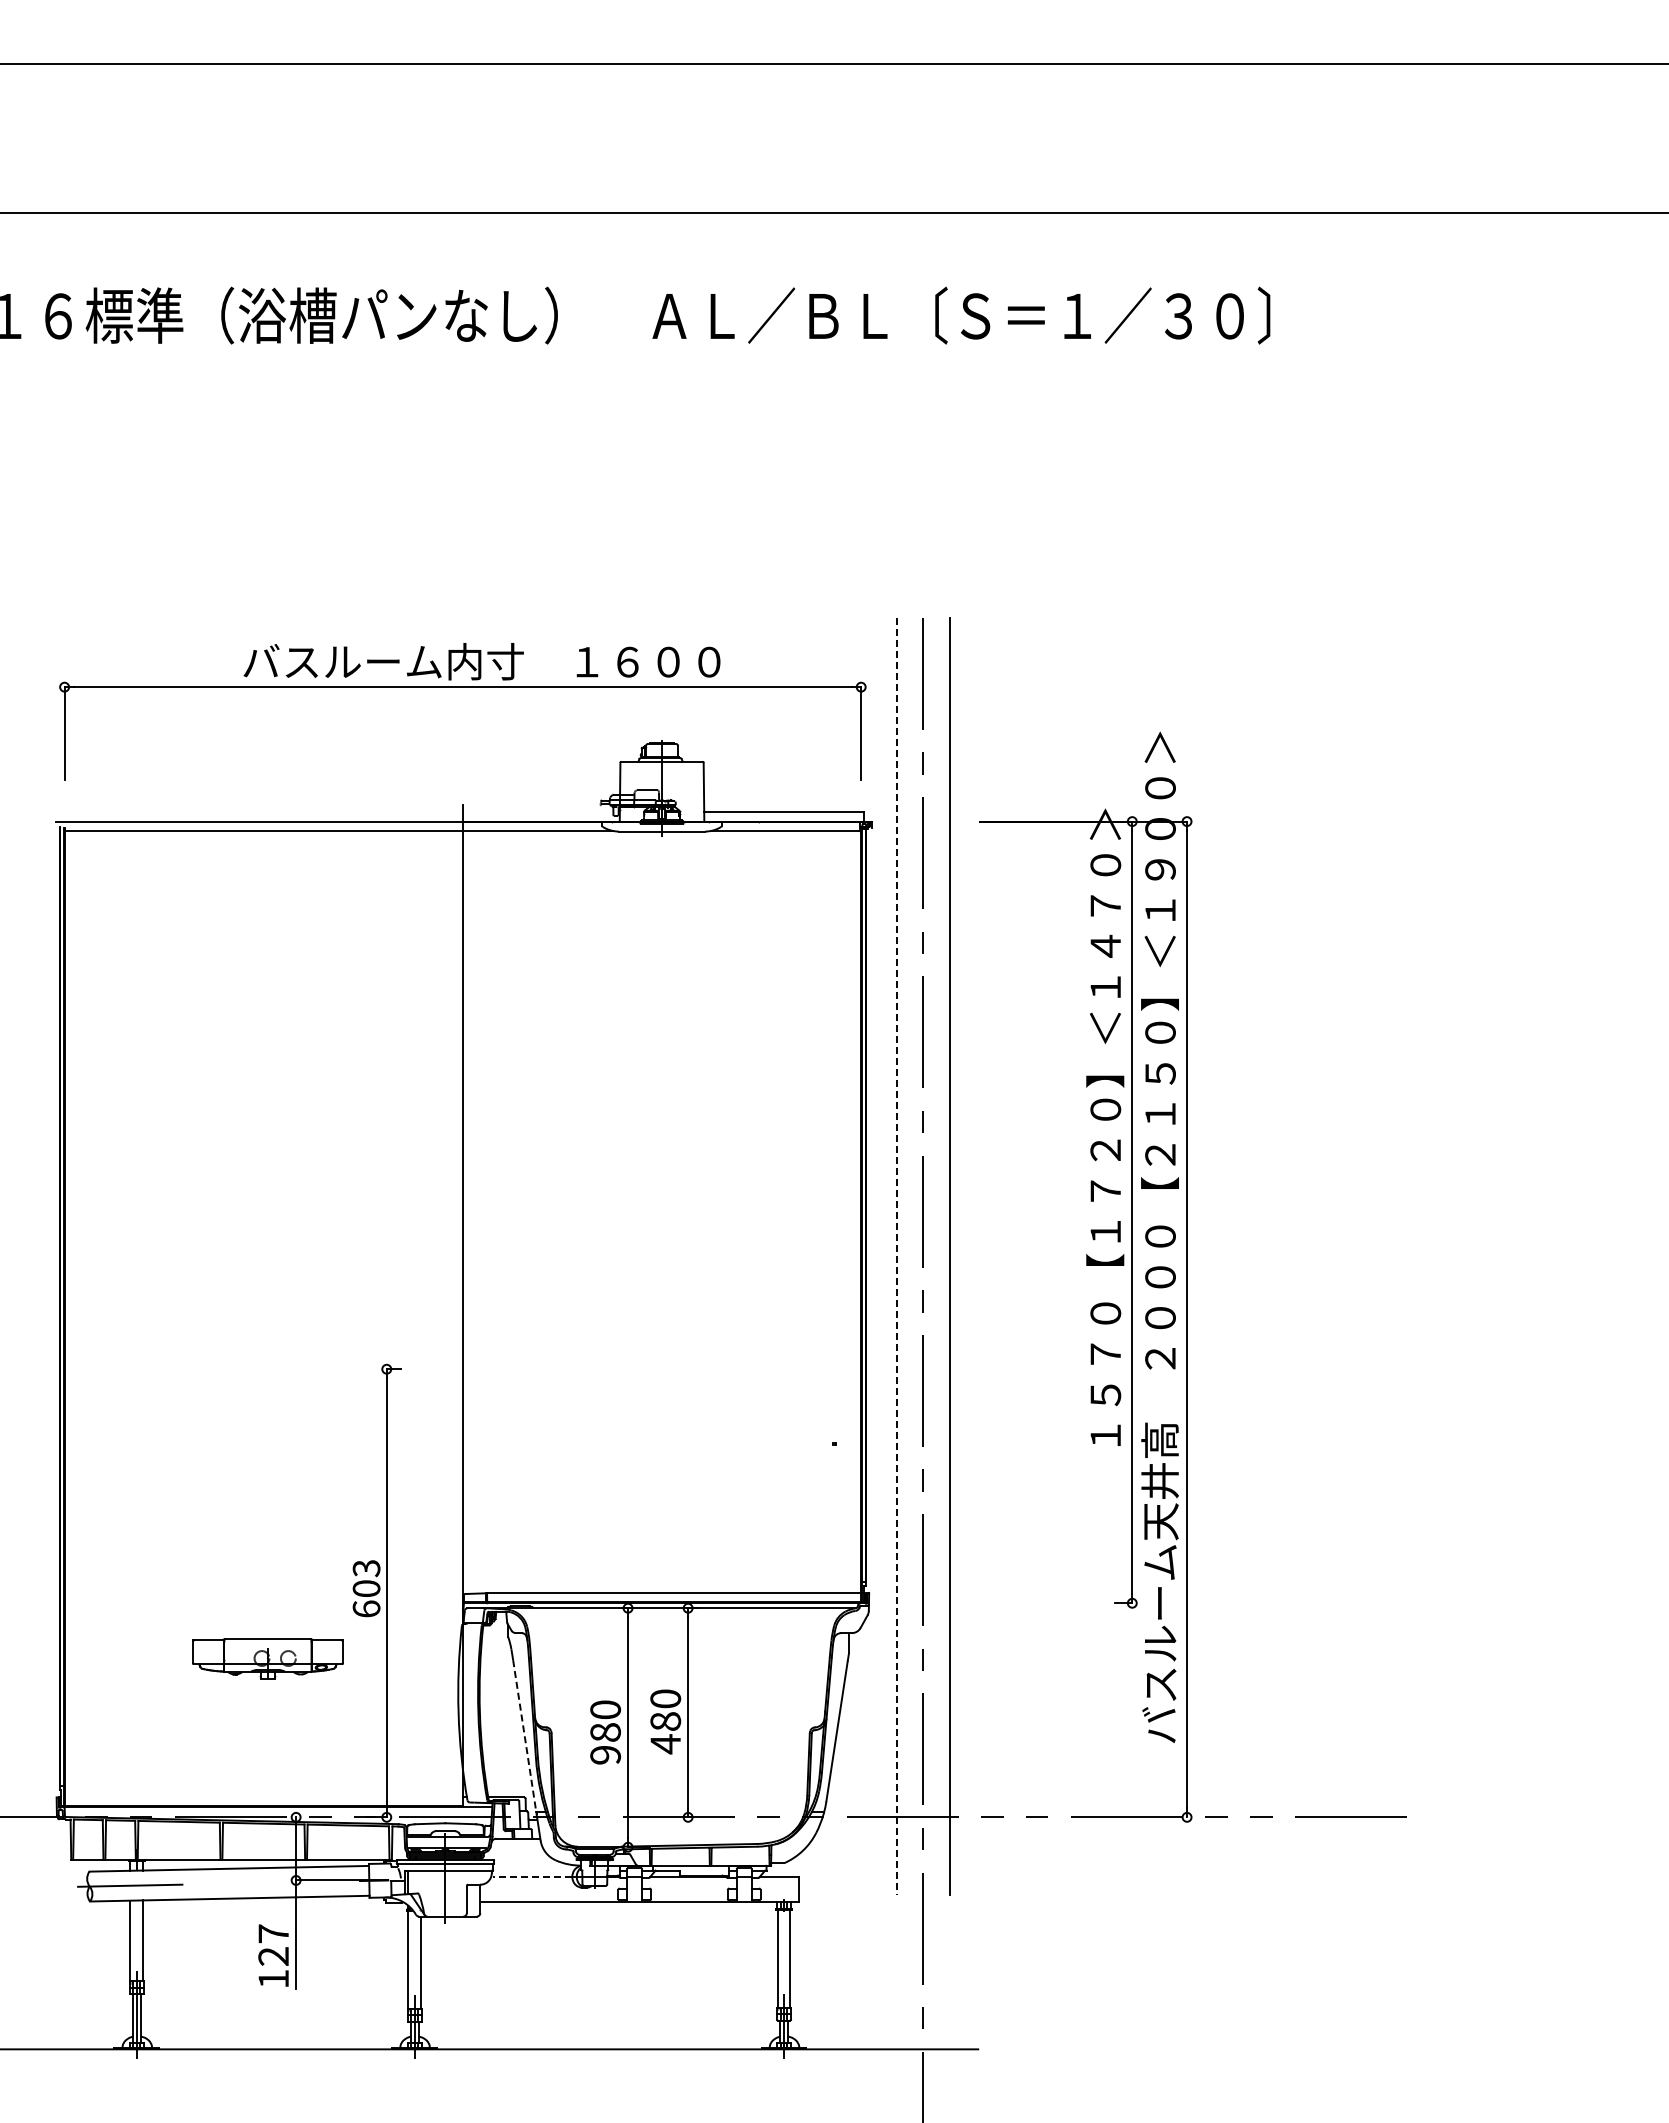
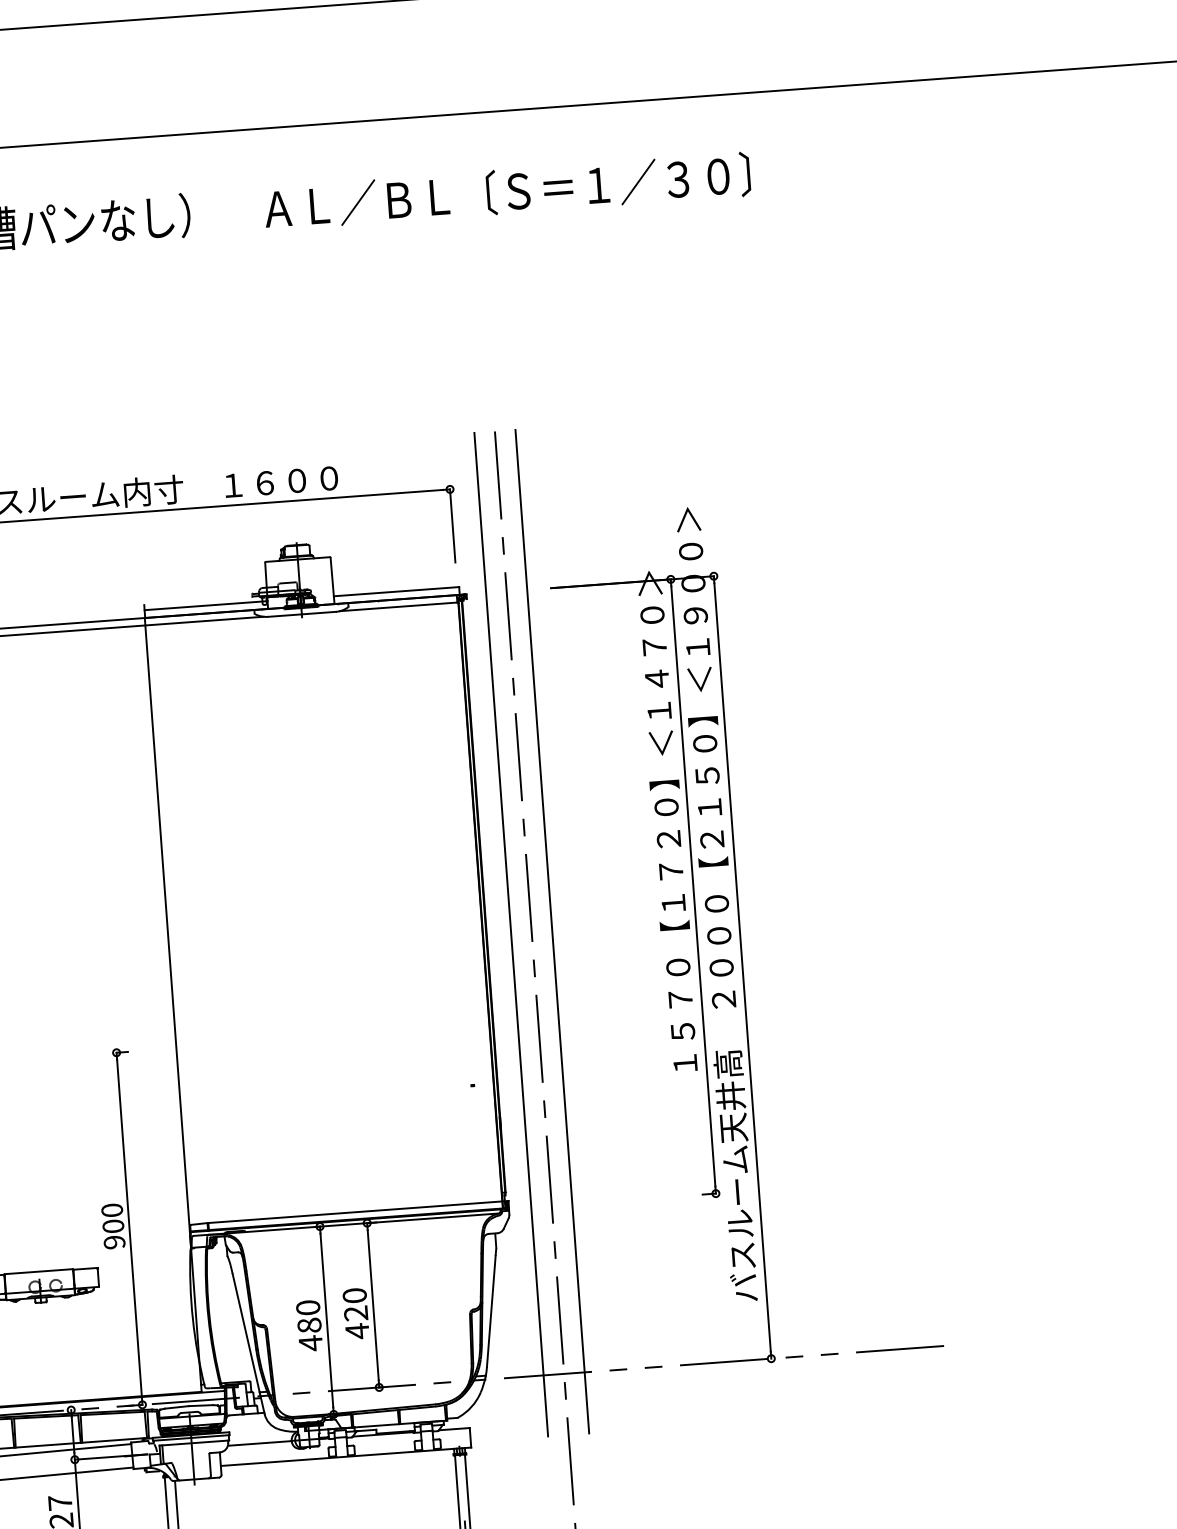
line: (541, 811) -> (205, 605), added
line: (897, 1256) -> (511, 934), dashed -> solid
text: (366, 1588) -> (113, 1226), 603 -> 900
text: (665, 1721) -> (355, 1313), 480 -> 420
line: (524, 1736) -> (246, 1333), dashed -> solid
text: (605, 1755) -> (310, 1343), 980 -> 480
line: (532, 1877) -> (260, 1443), dashed -> solid

